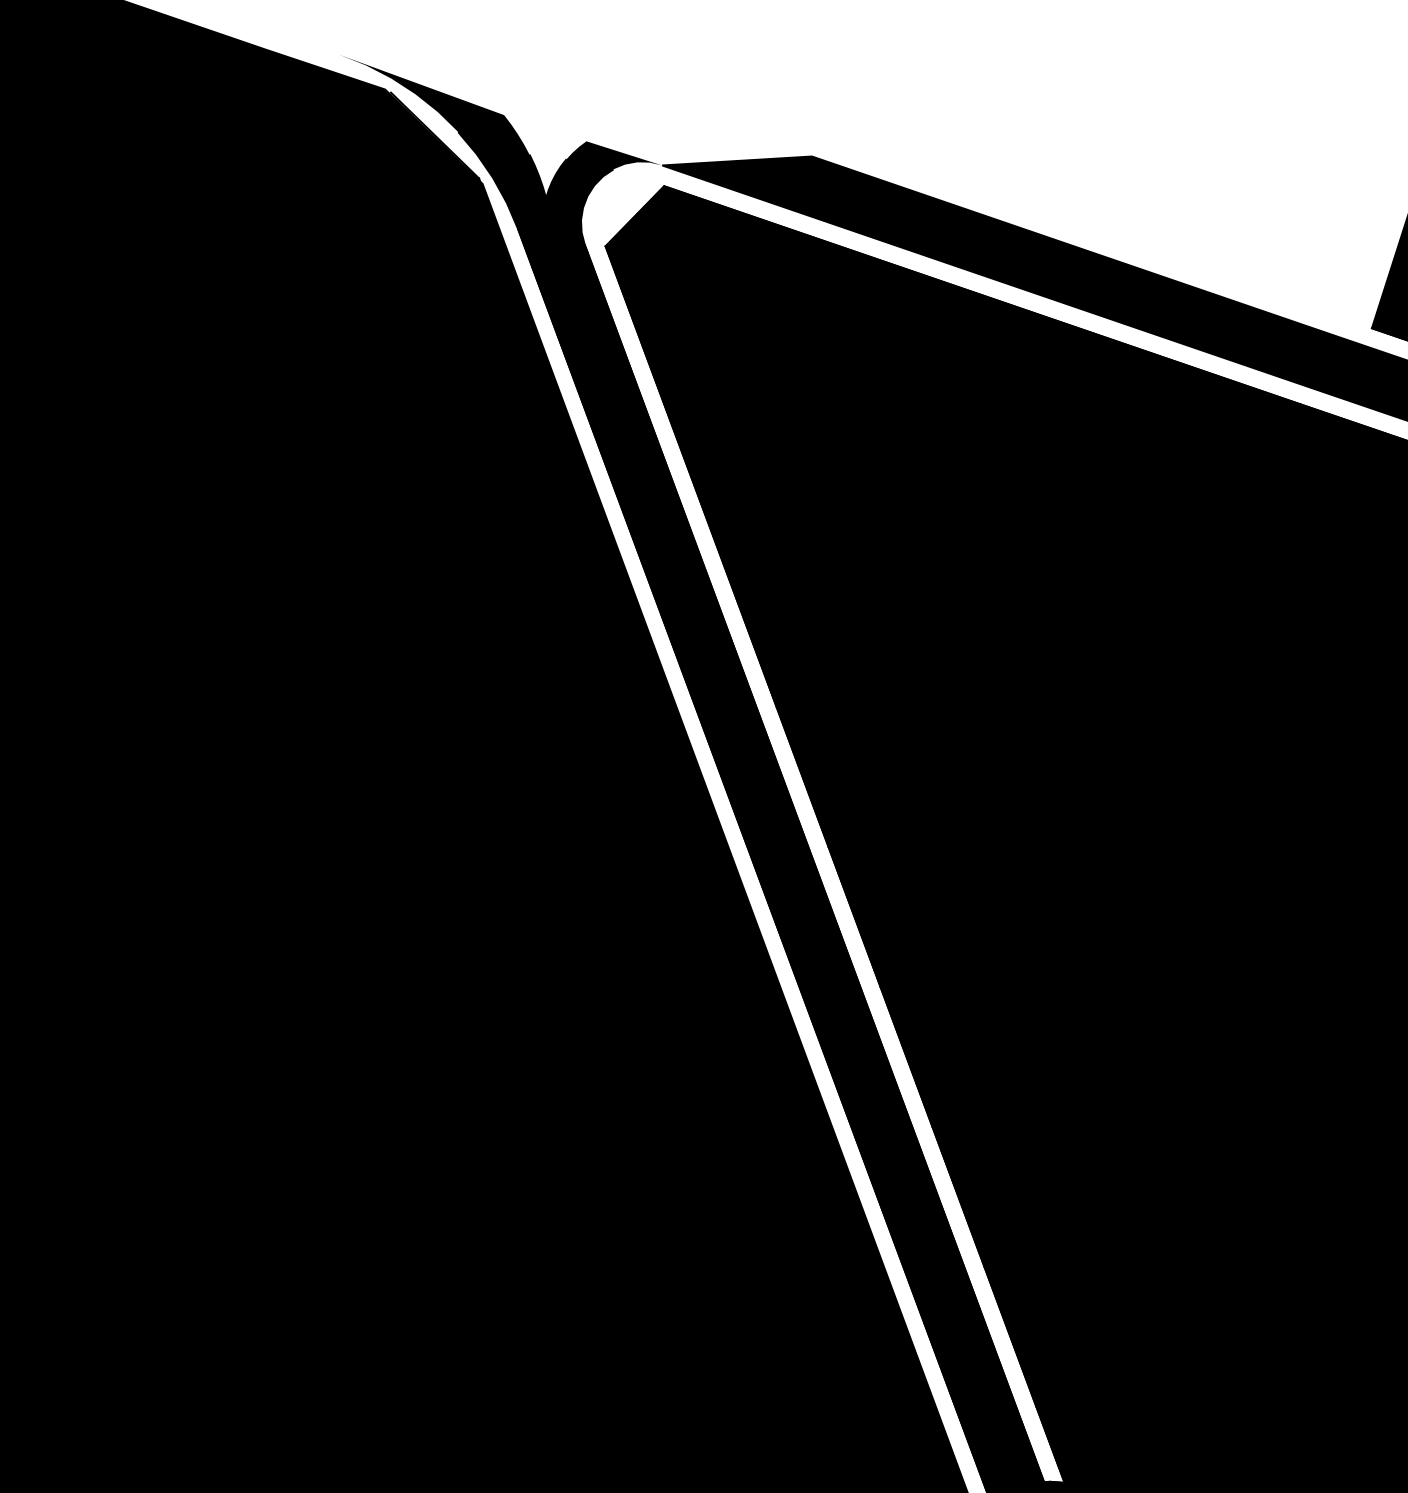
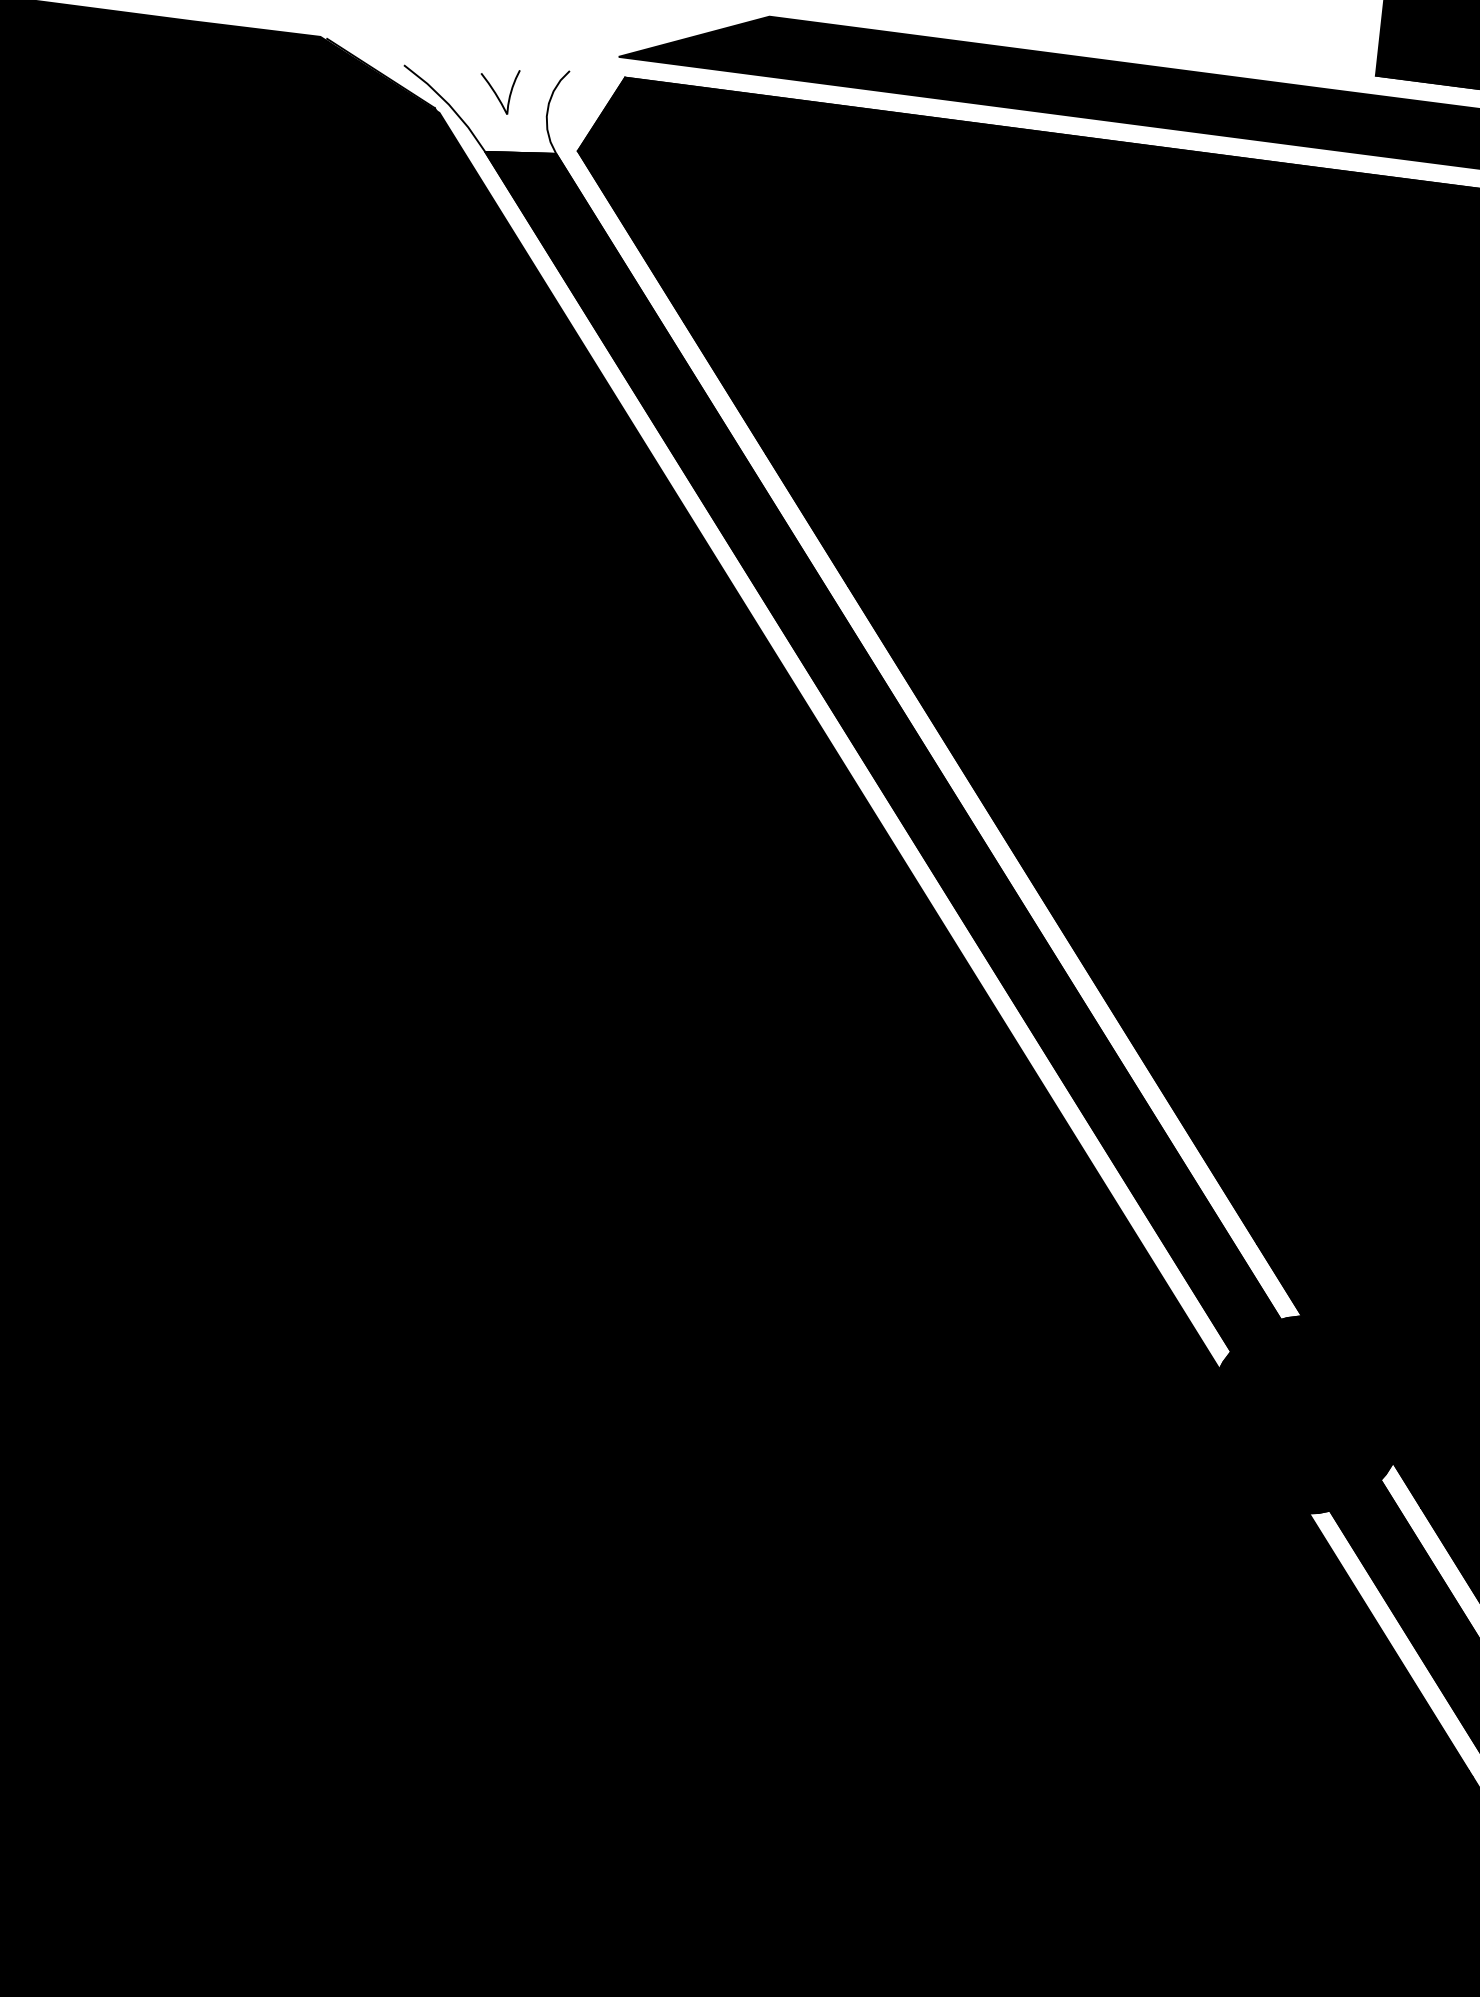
fill: (491, 155) -> (442, 82), removed

